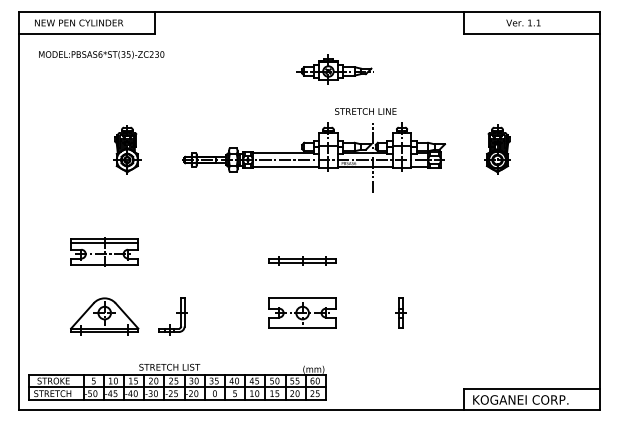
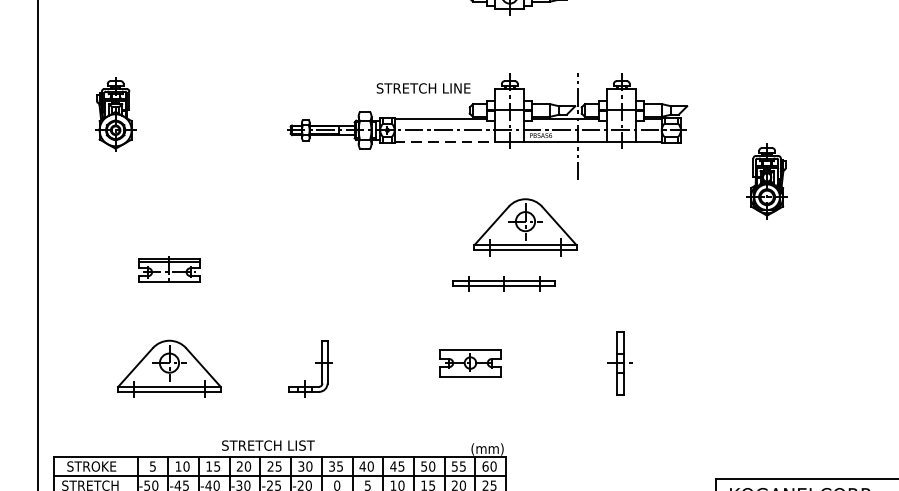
text: (365, 111) -> (423, 88), moved
part: (127, 149) -> (115, 114), moved
part: (497, 149) -> (767, 181), moved
line: (286, 167) -> (446, 141), solid -> dashed
part: (338, 223) -> (525, 226), added
part: (104, 251) -> (169, 269), size x0.6
part: (302, 260) -> (503, 283), moved
part: (302, 312) -> (470, 362), size x0.6
part: (400, 312) -> (619, 362), size x1.4
part: (172, 316) -> (309, 368), moved

